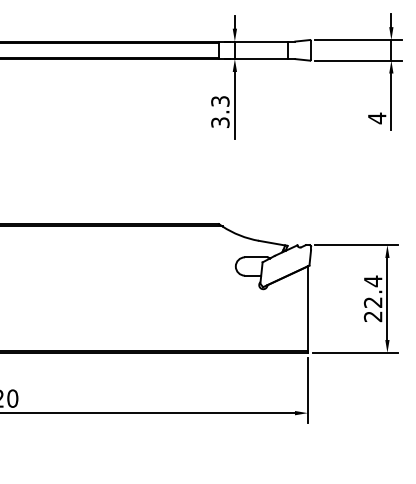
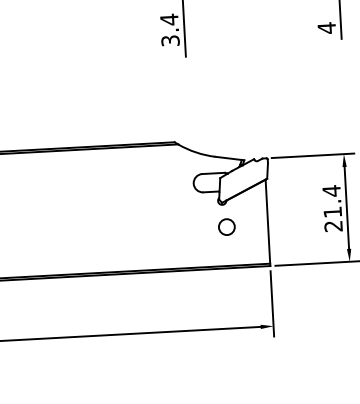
text: (220, 101) -> (169, 19), 3.3 -> 3.4
text: (372, 302) -> (332, 212), 22.4 -> 21.4
circle: (266, 311) -> (226, 226), added

